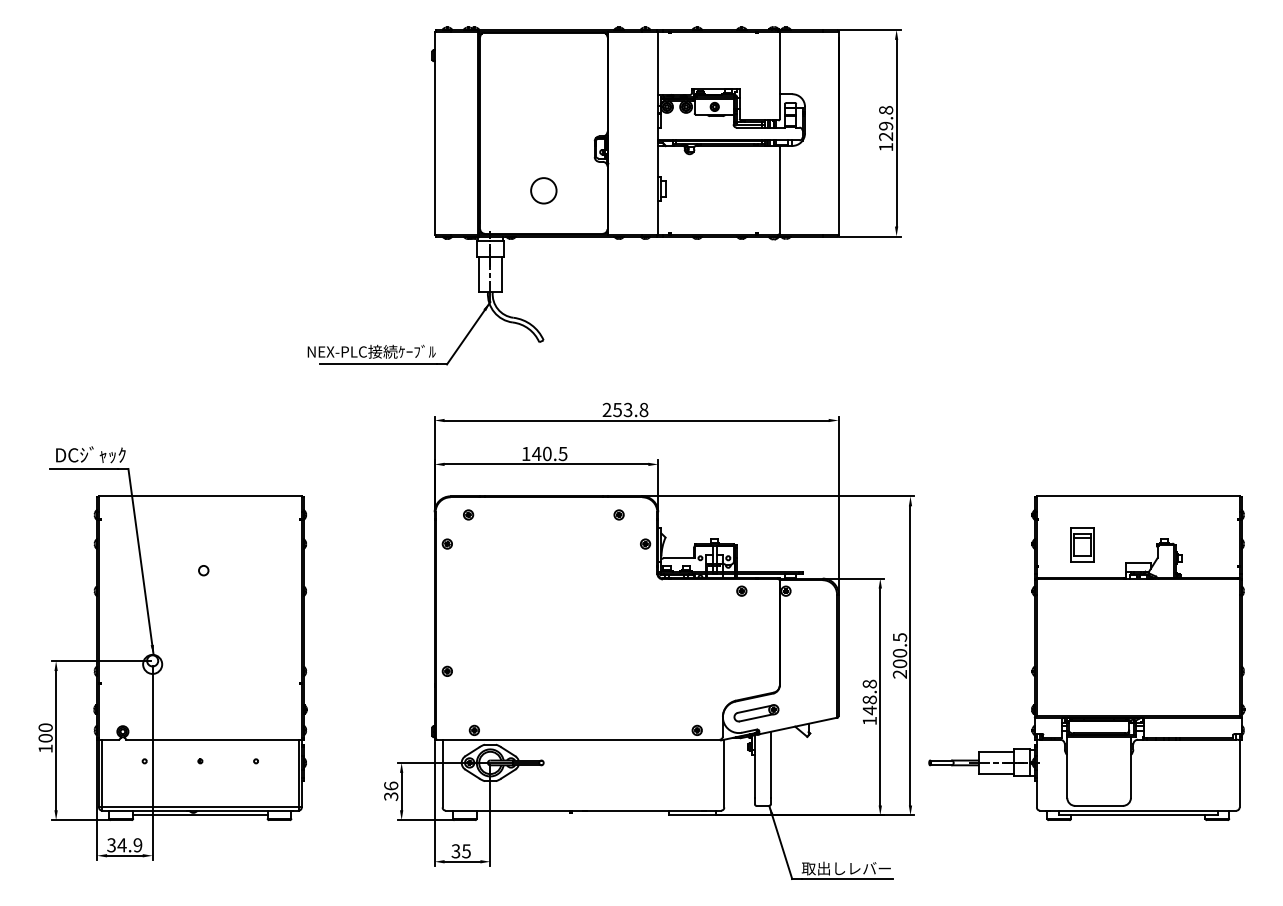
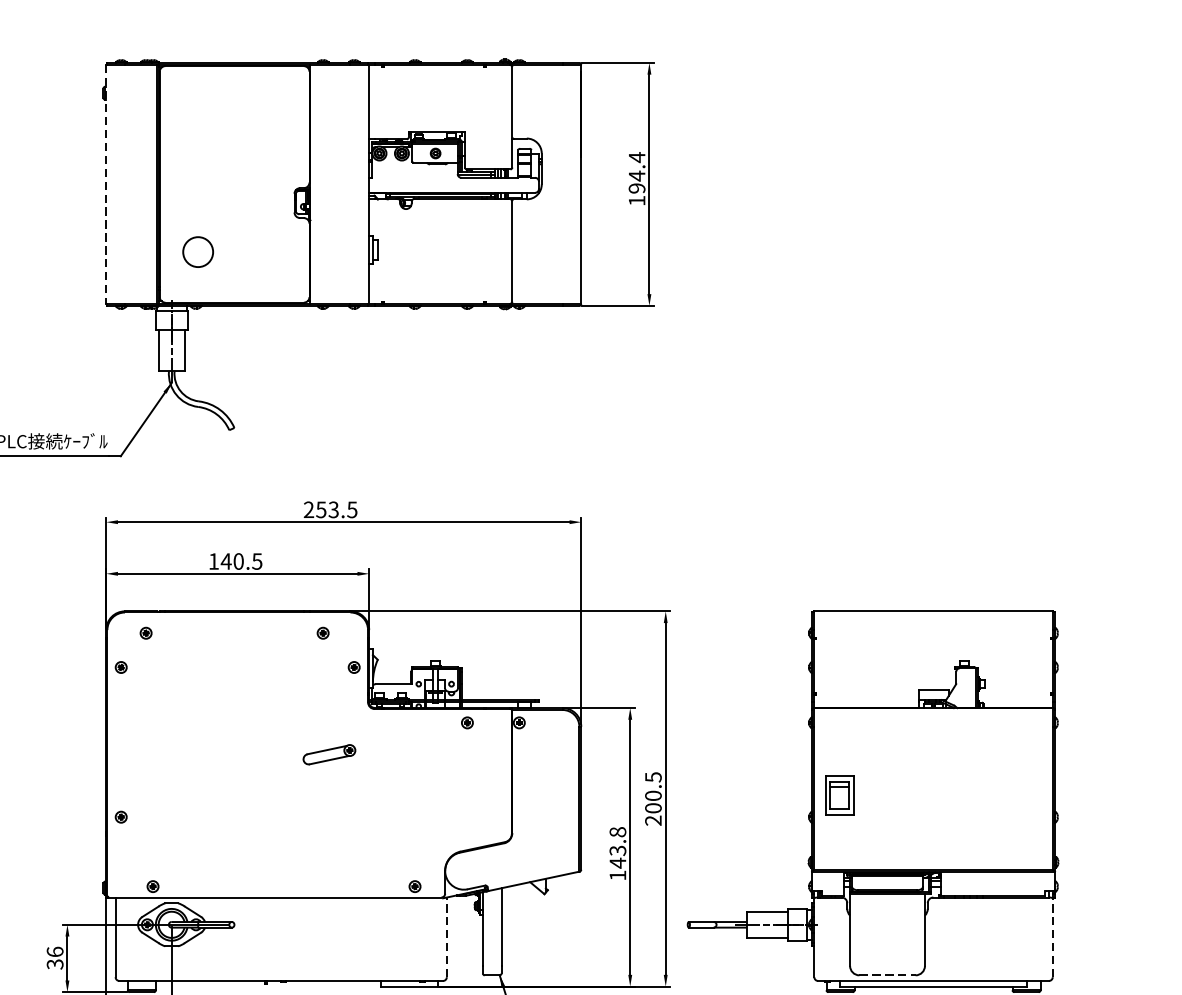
text: (886, 123) -> (637, 172), 129.8 -> 194.4
line: (434, 133) -> (106, 184), solid -> dashed
circle: (543, 190) -> (197, 251), moved
text: (643, 409) -> (351, 509), 253.8 -> 253.5
part: (1082, 544) -> (839, 794), moved
text: (869, 699) -> (617, 850), 148.8 -> 143.8
part: (756, 713) -> (329, 755), moved
line: (724, 773) -> (447, 937), solid -> dashed
line: (1239, 773) -> (1052, 937), solid -> dashed
line: (1099, 805) -> (887, 974), solid -> dashed

